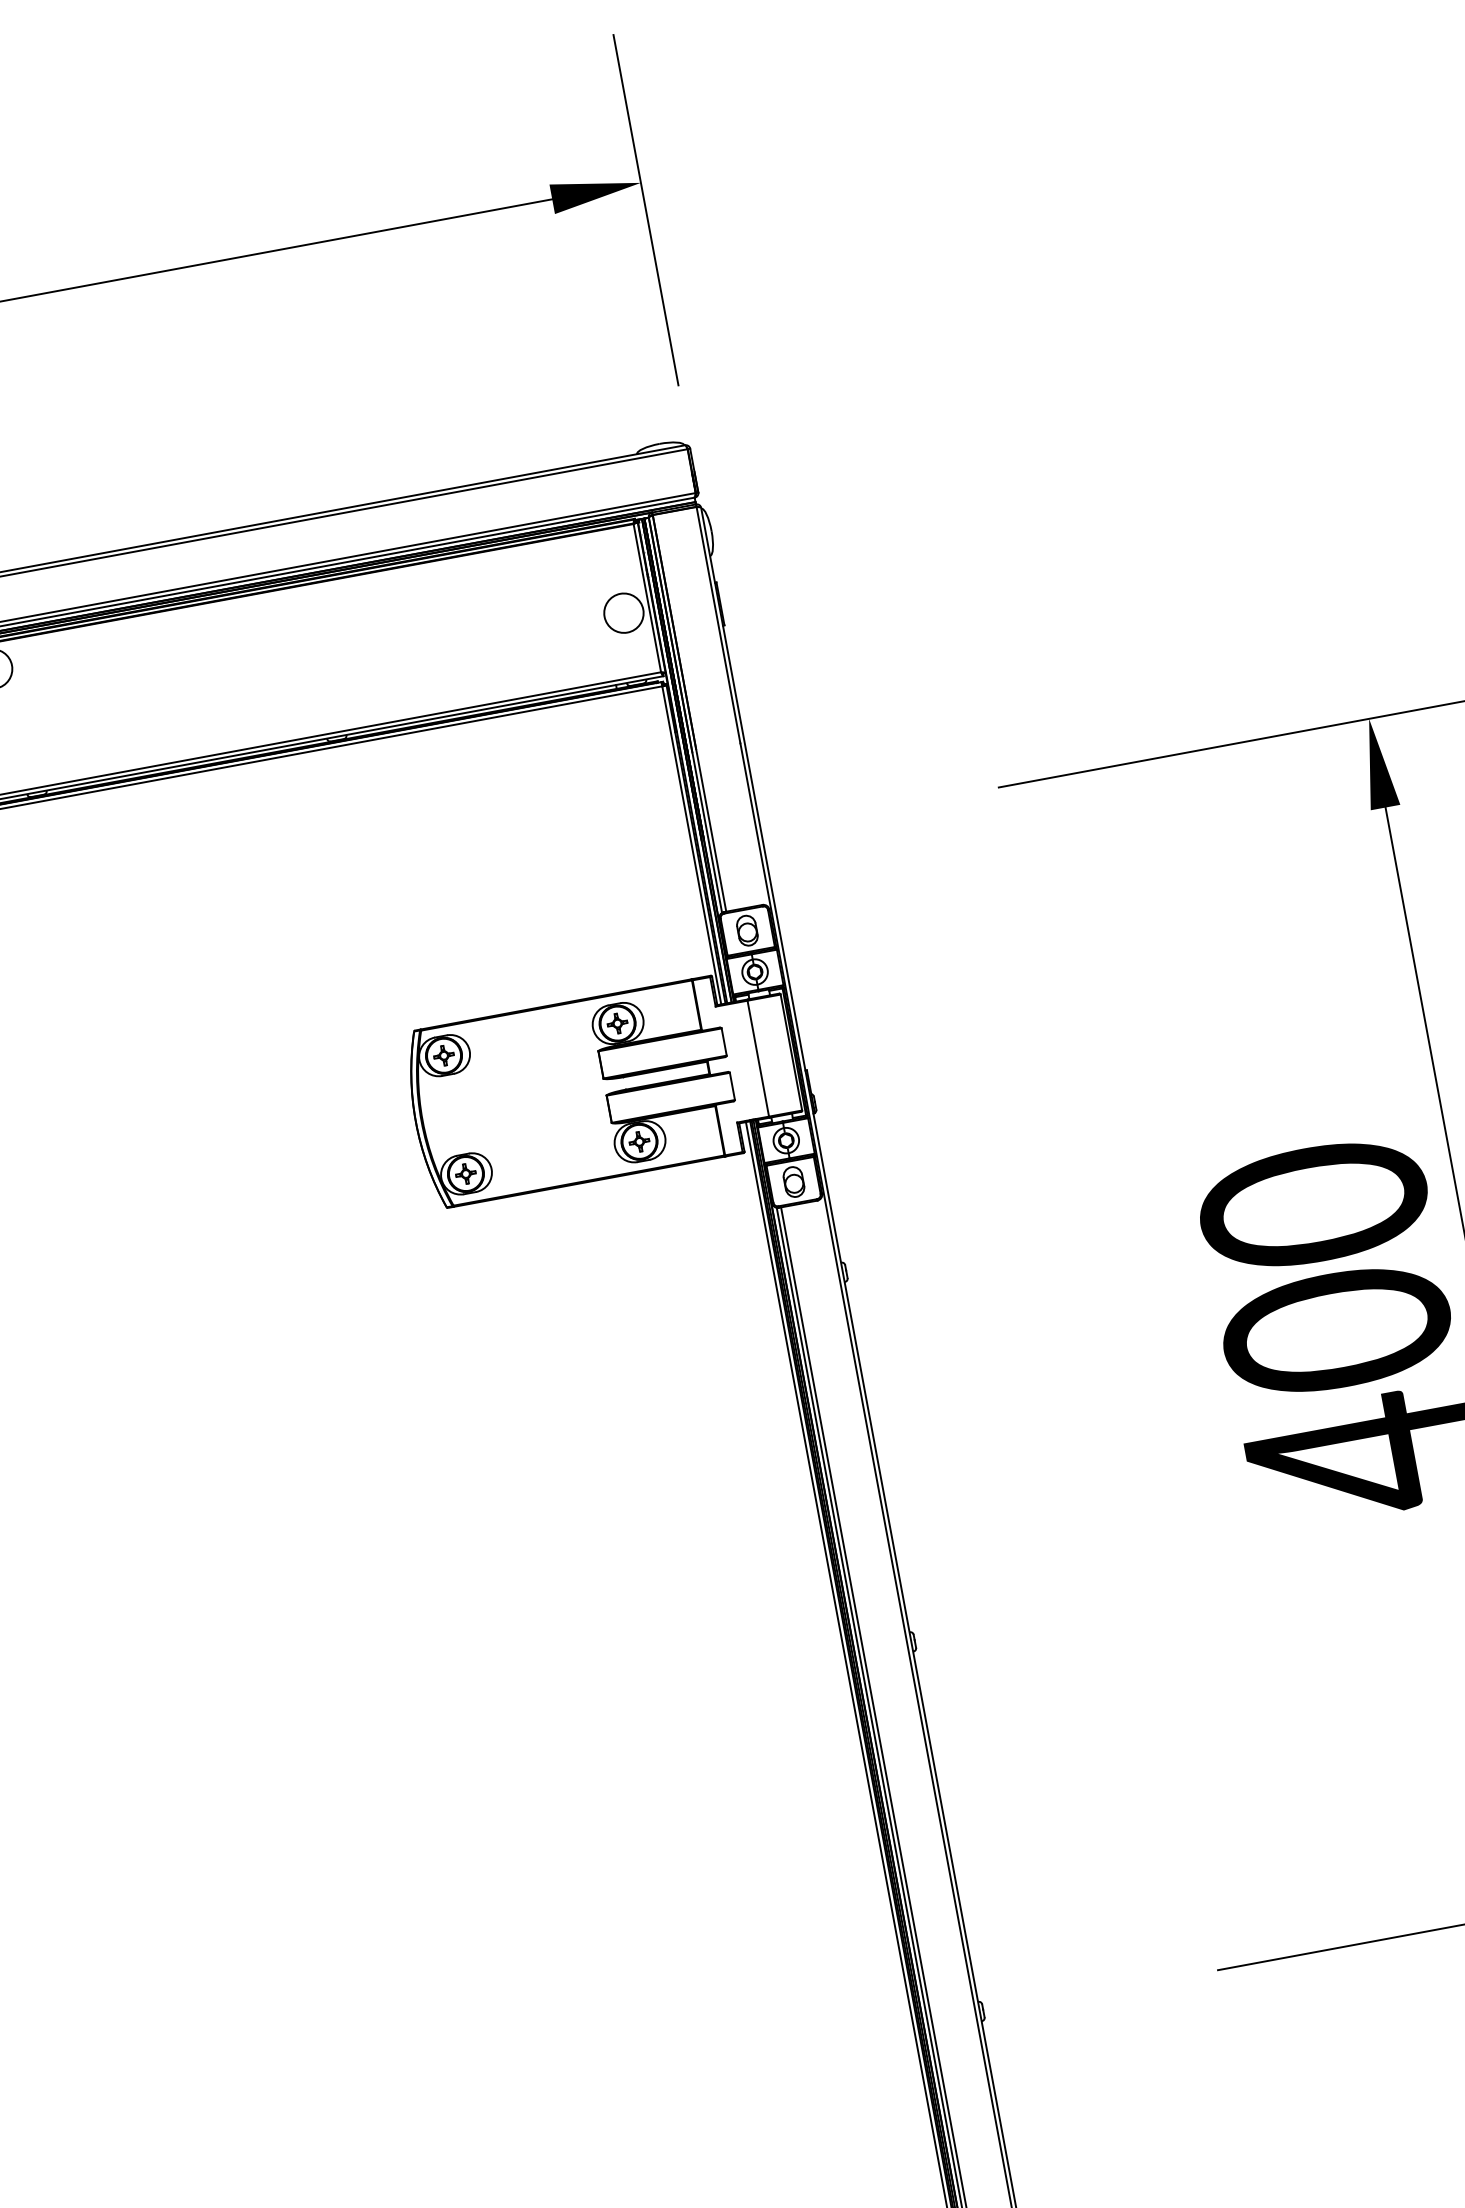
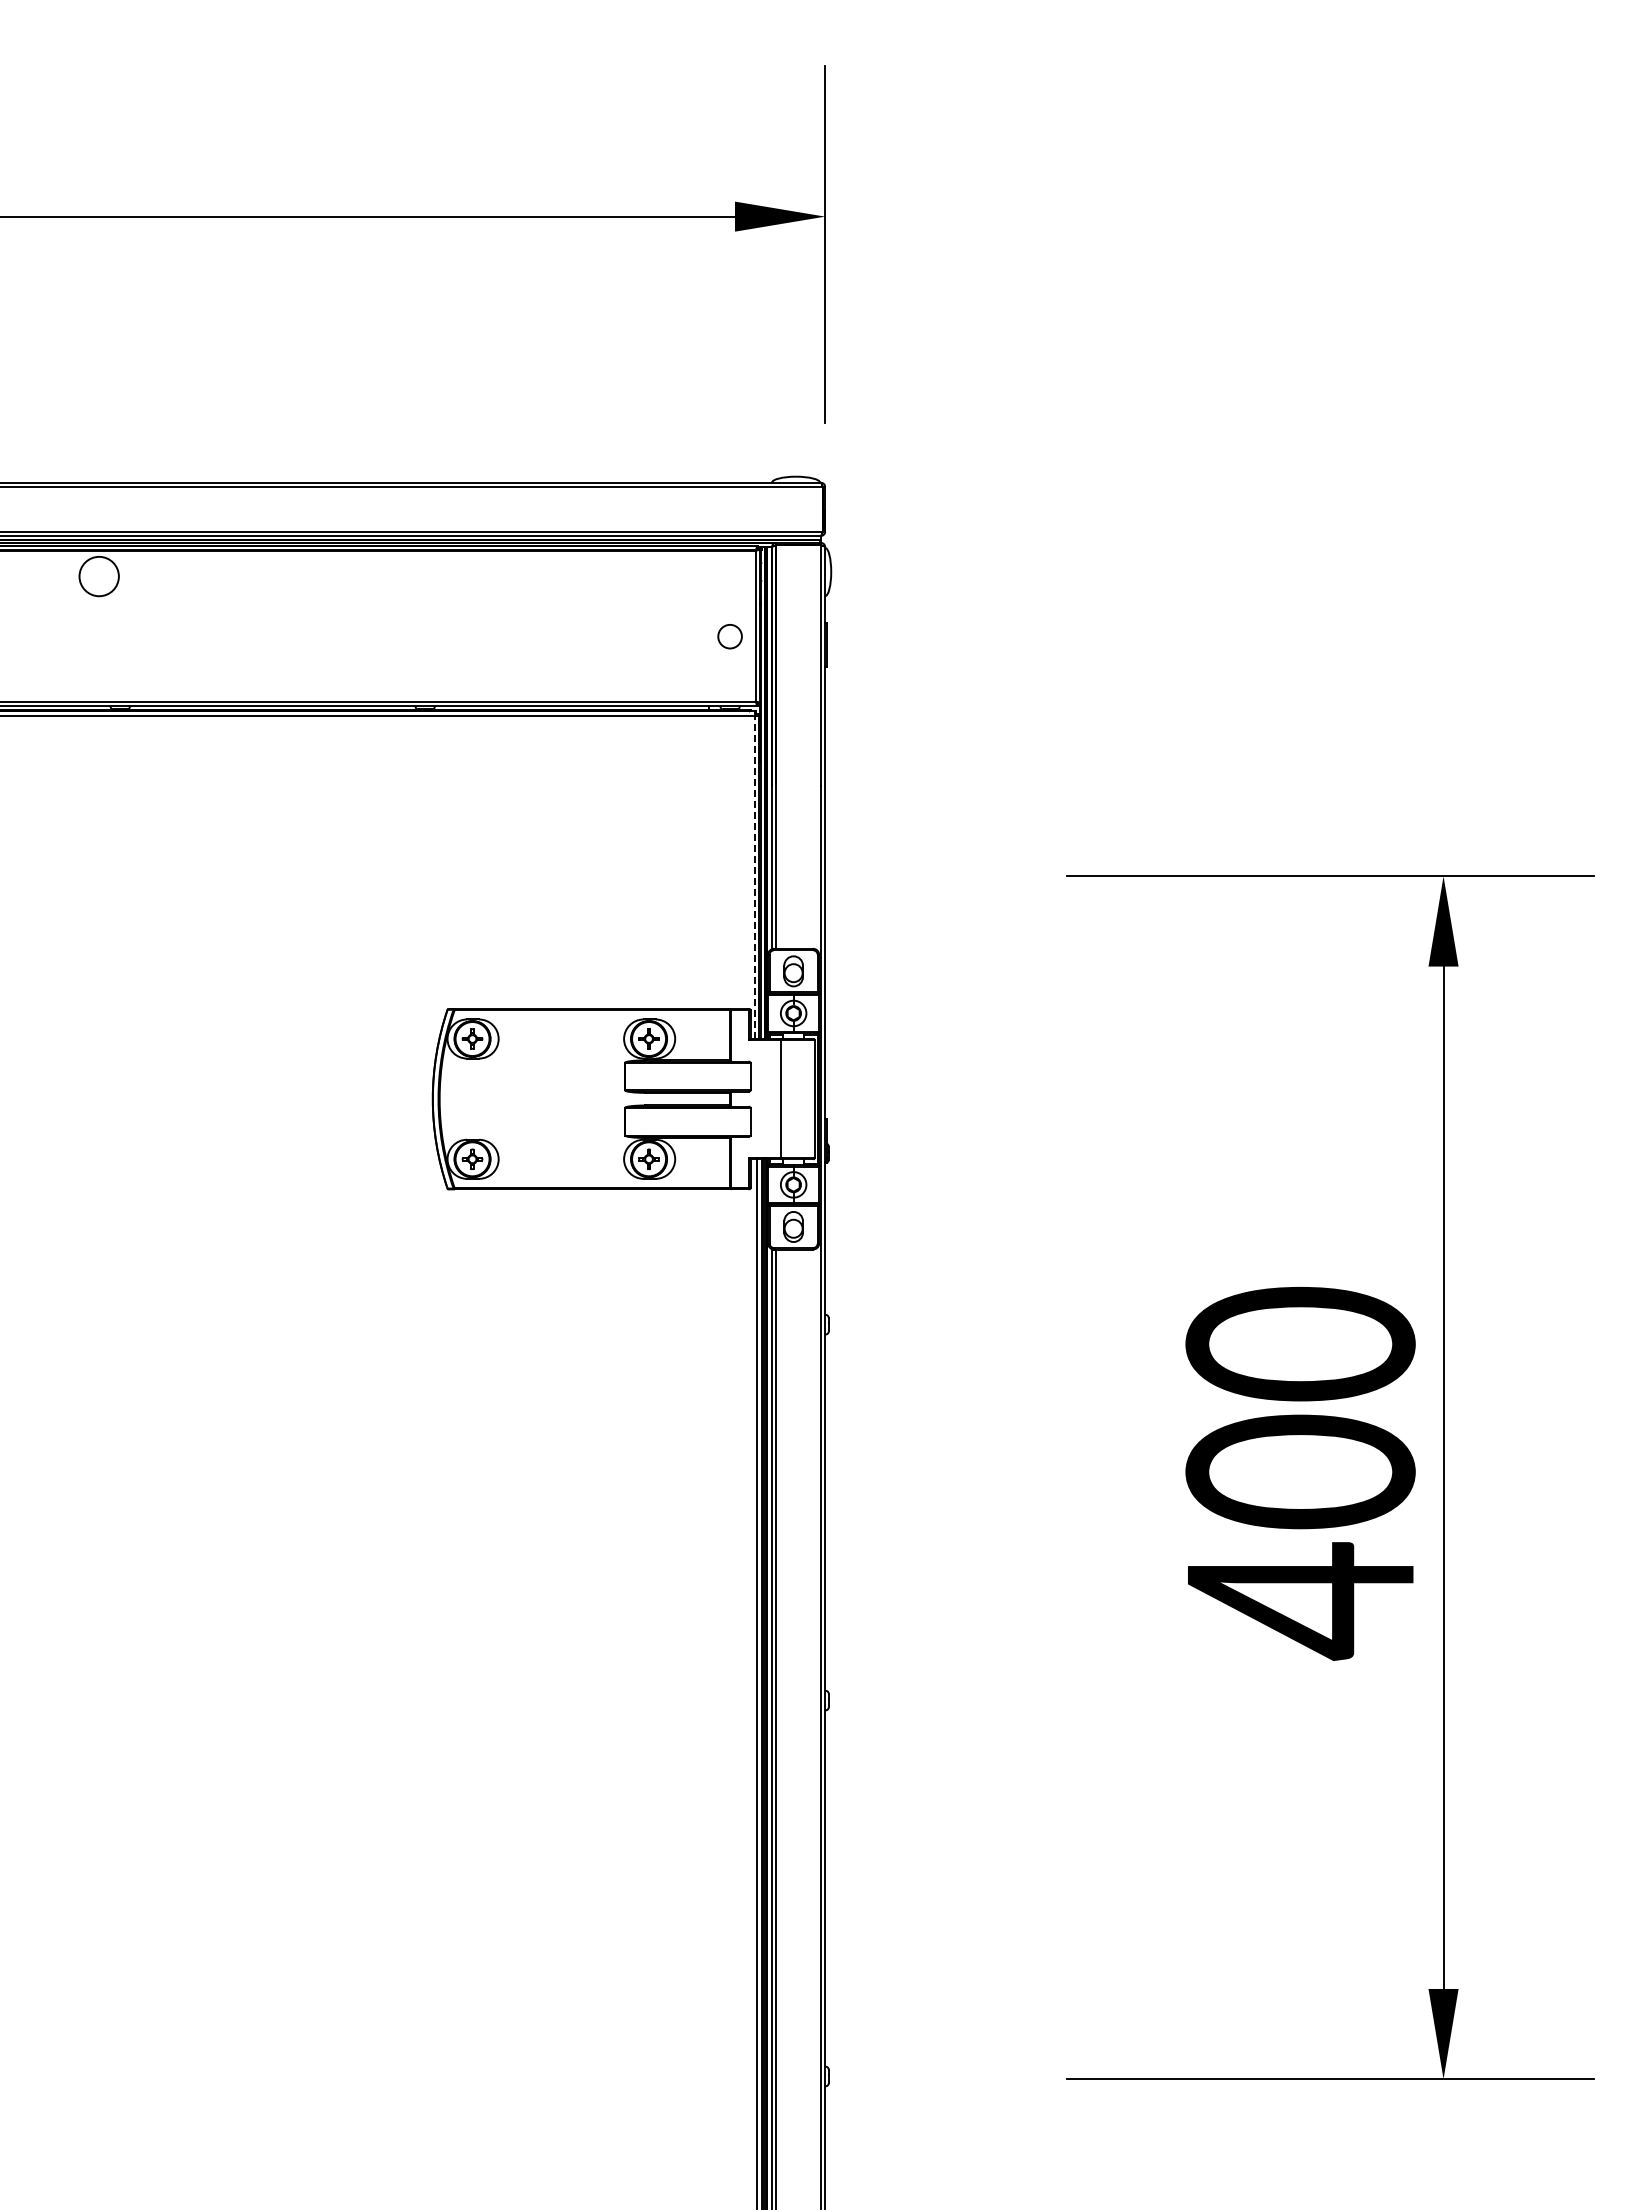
circle: (623, 613) -> (729, 636), size x0.6
line: (691, 845) -> (754, 877), solid -> dashed

